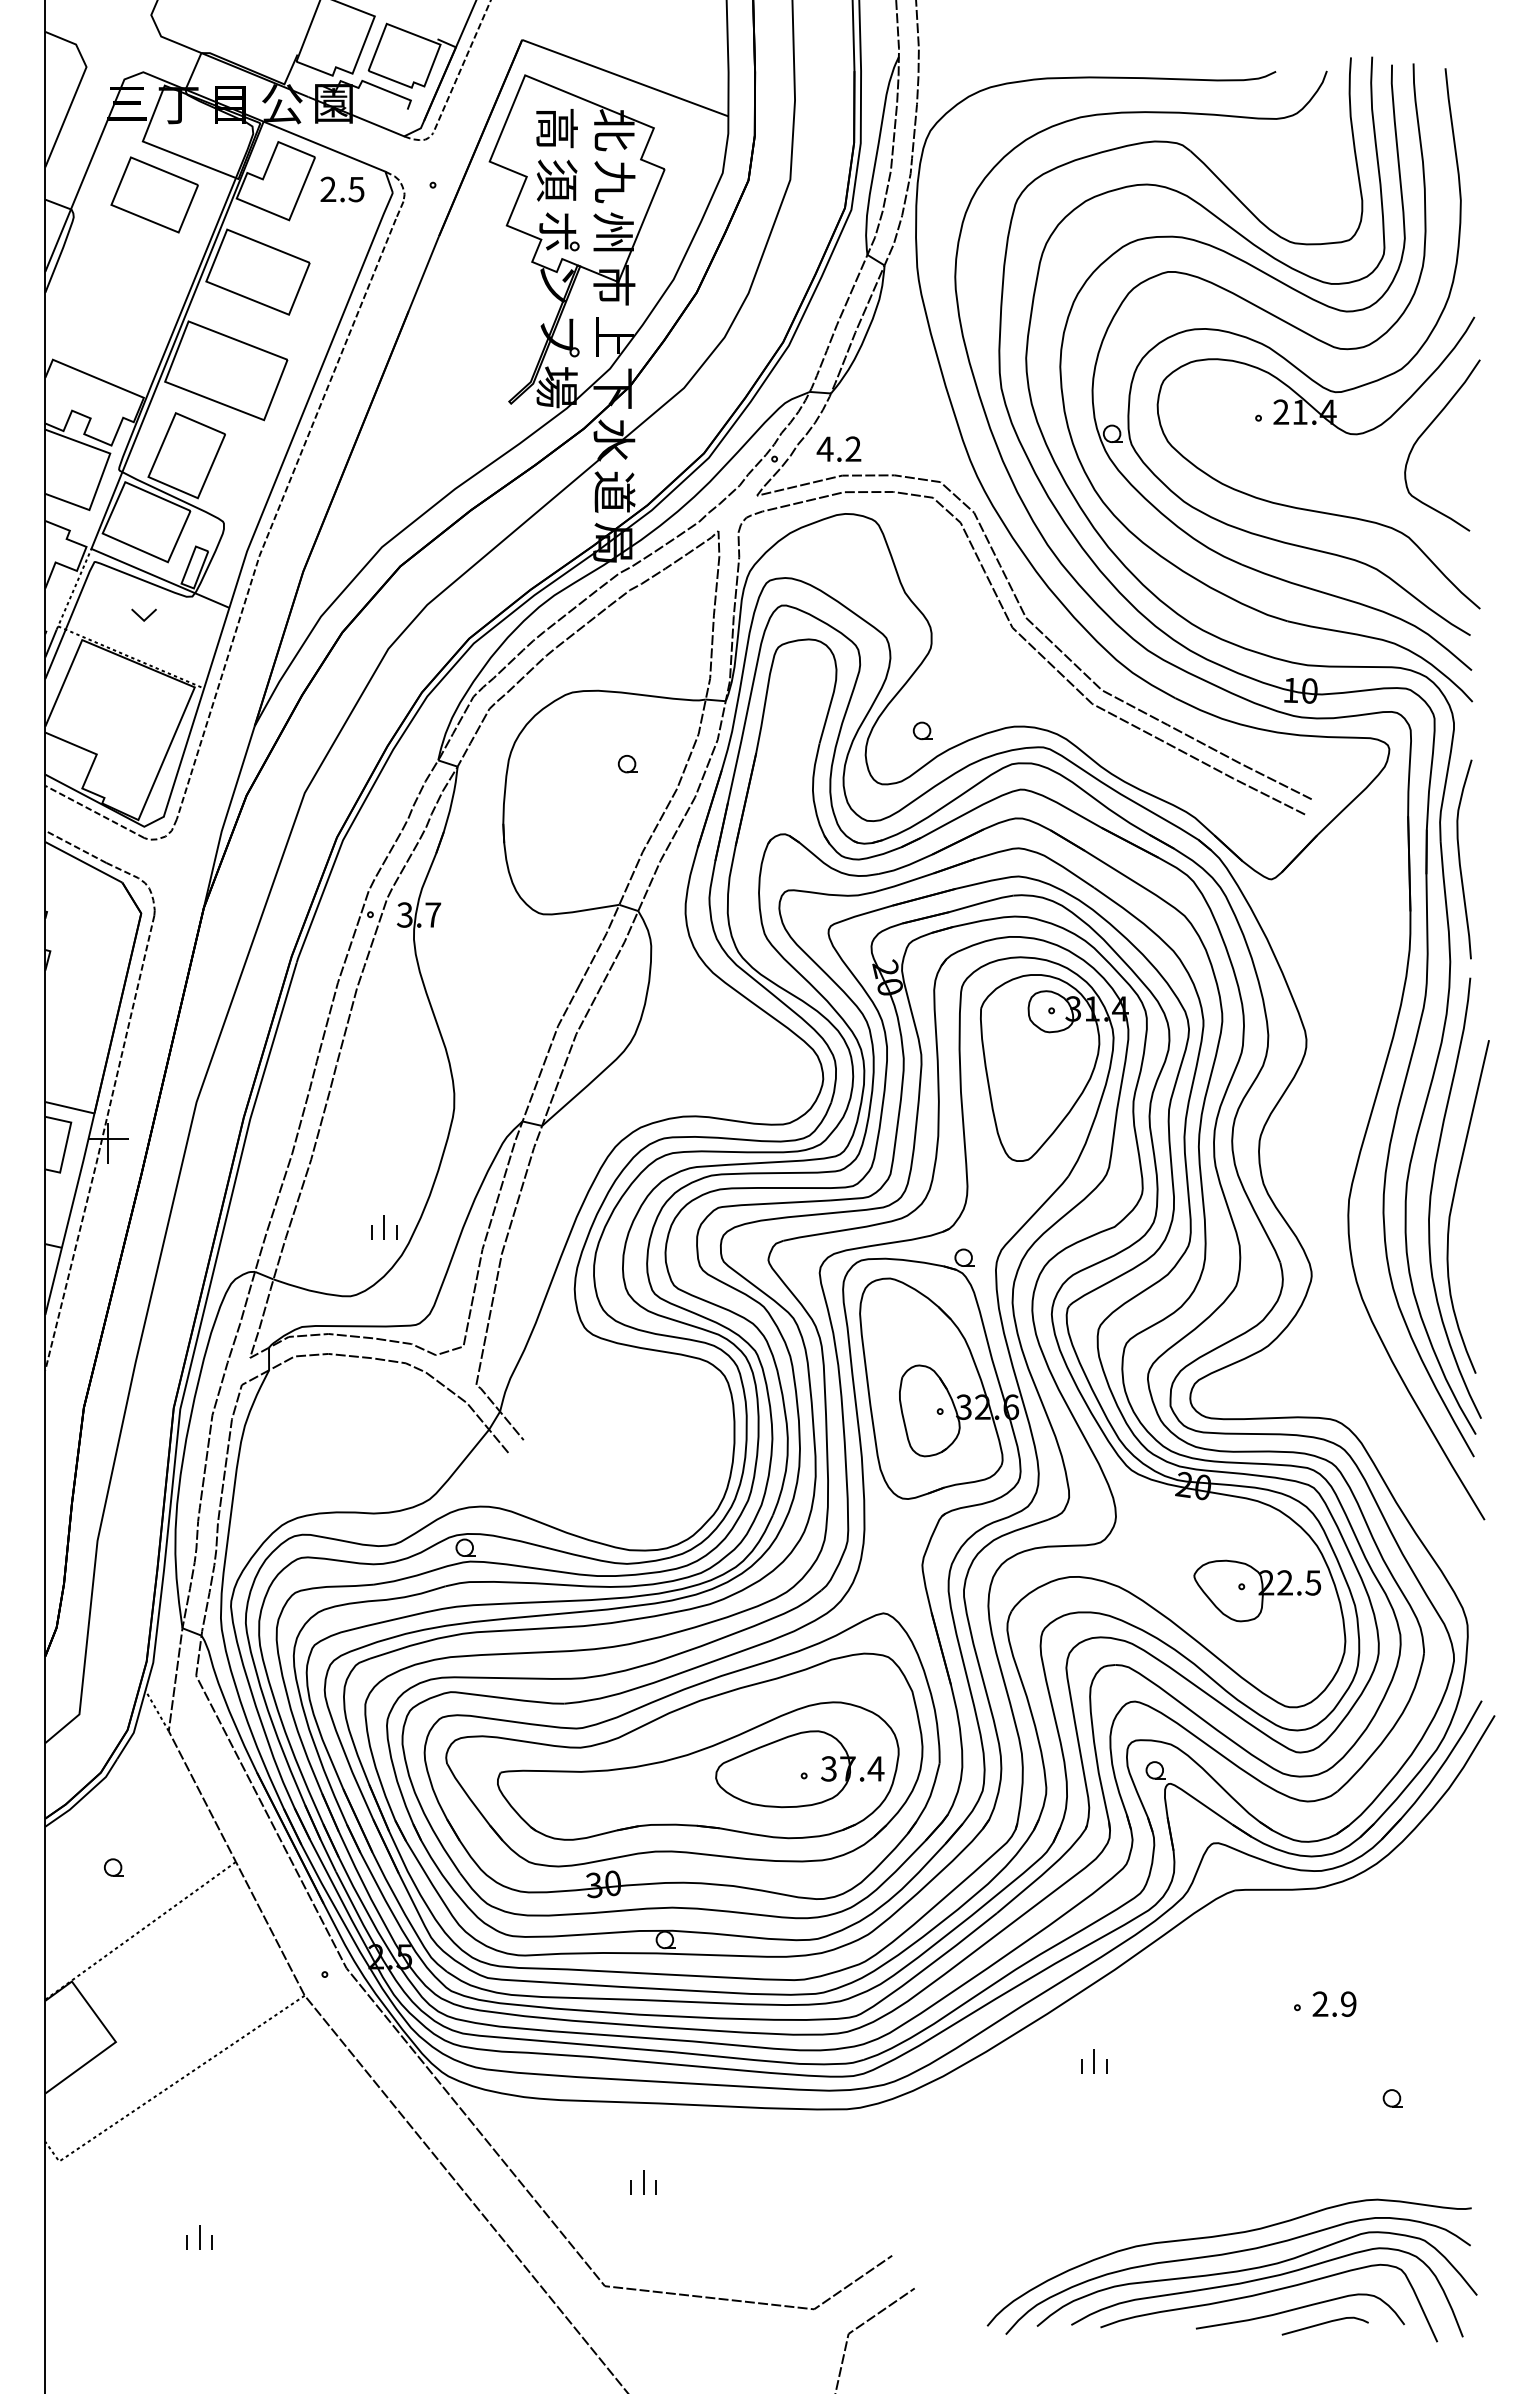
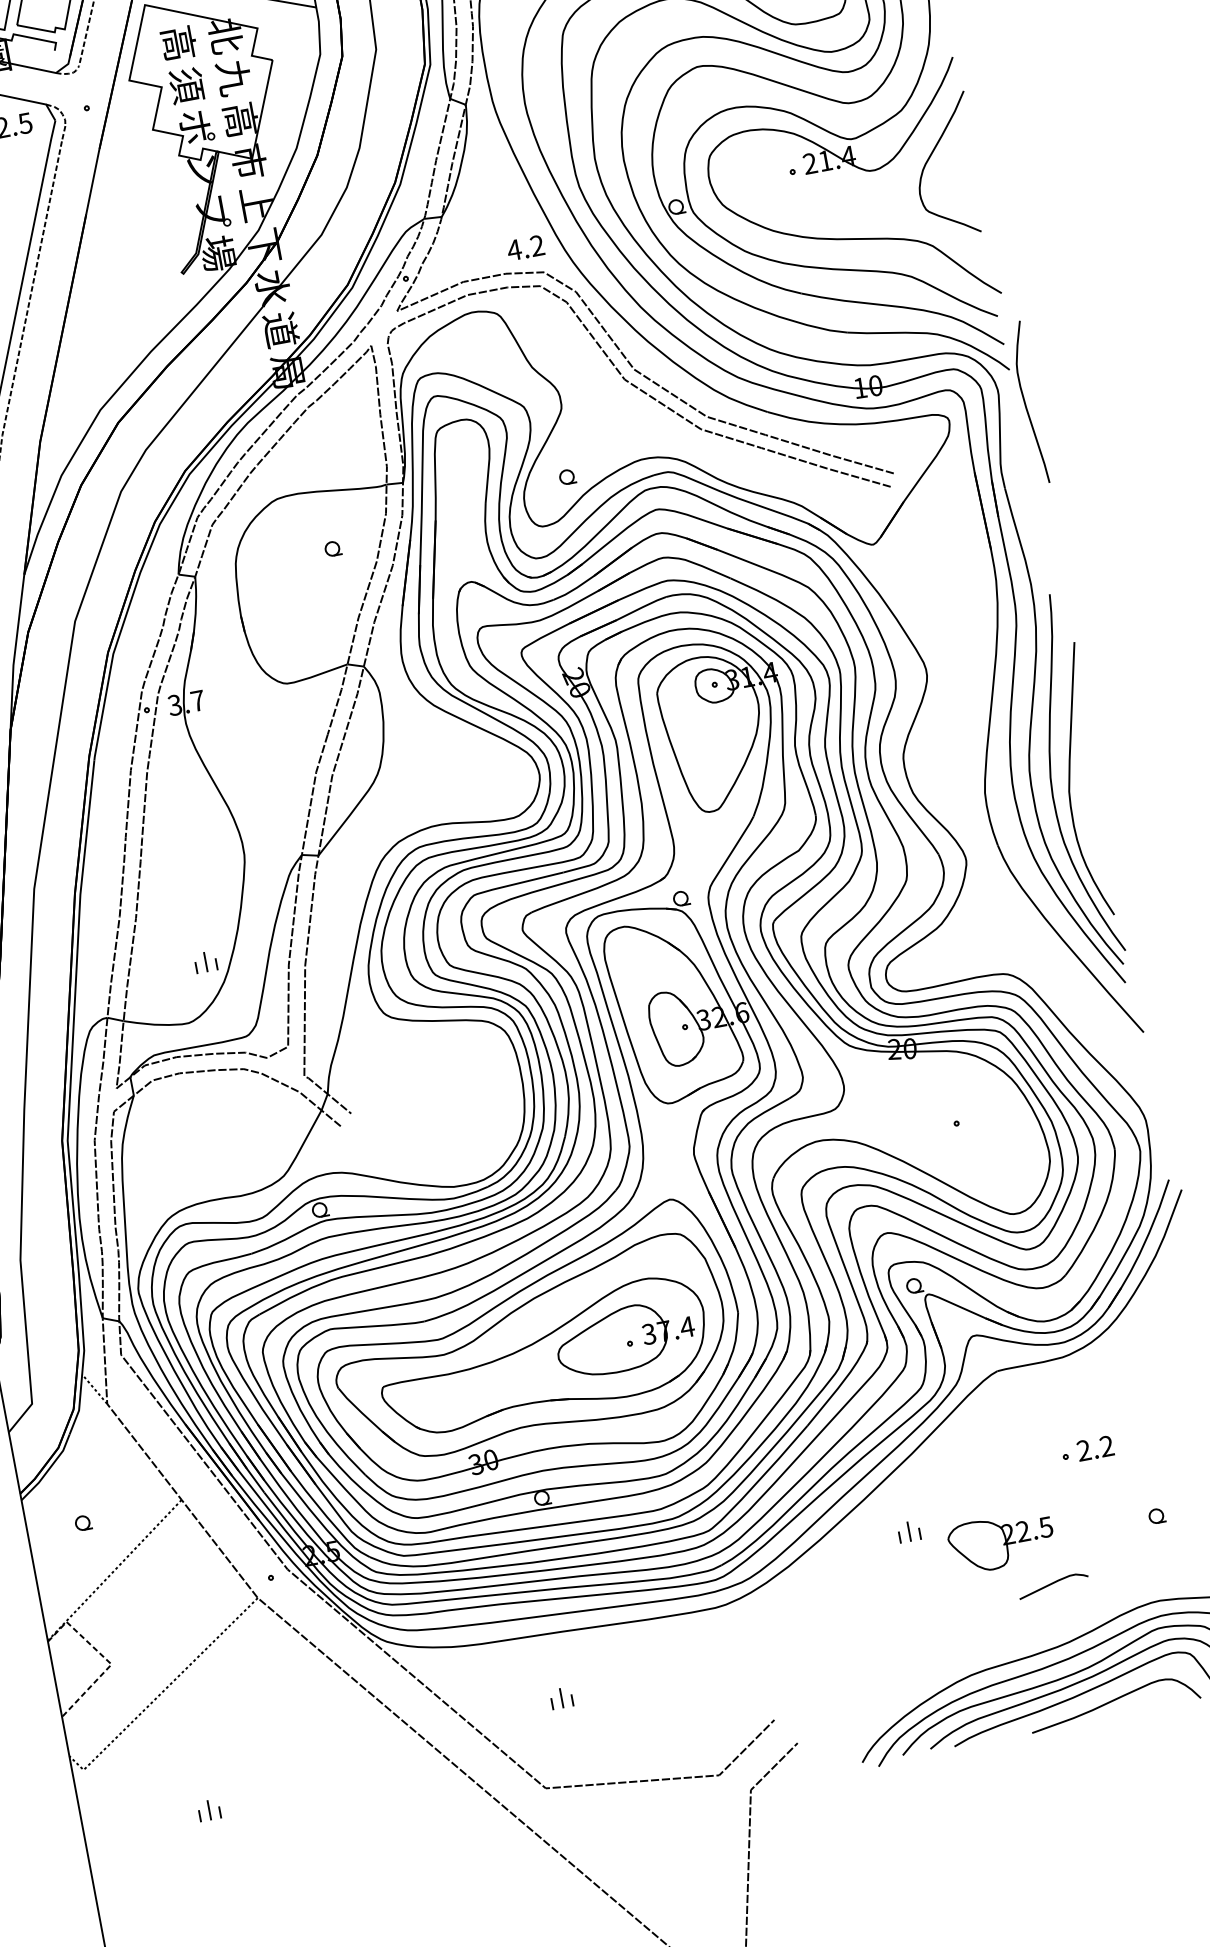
text: (613, 232) -> (240, 119), 州 -> 高
text: (838, 448) -> (525, 247), moved
curve: (1460, 859) -> (1025, 403), moved
part: (1257, 1590) -> (1001, 1541), moved
text: (1348, 2003) -> (1106, 1445), 2.9 -> 2.2
line: (110, 2034) -> (106, 1659), solid -> dashed
curve: (1324, 2324) -> (1052, 1584), moved

